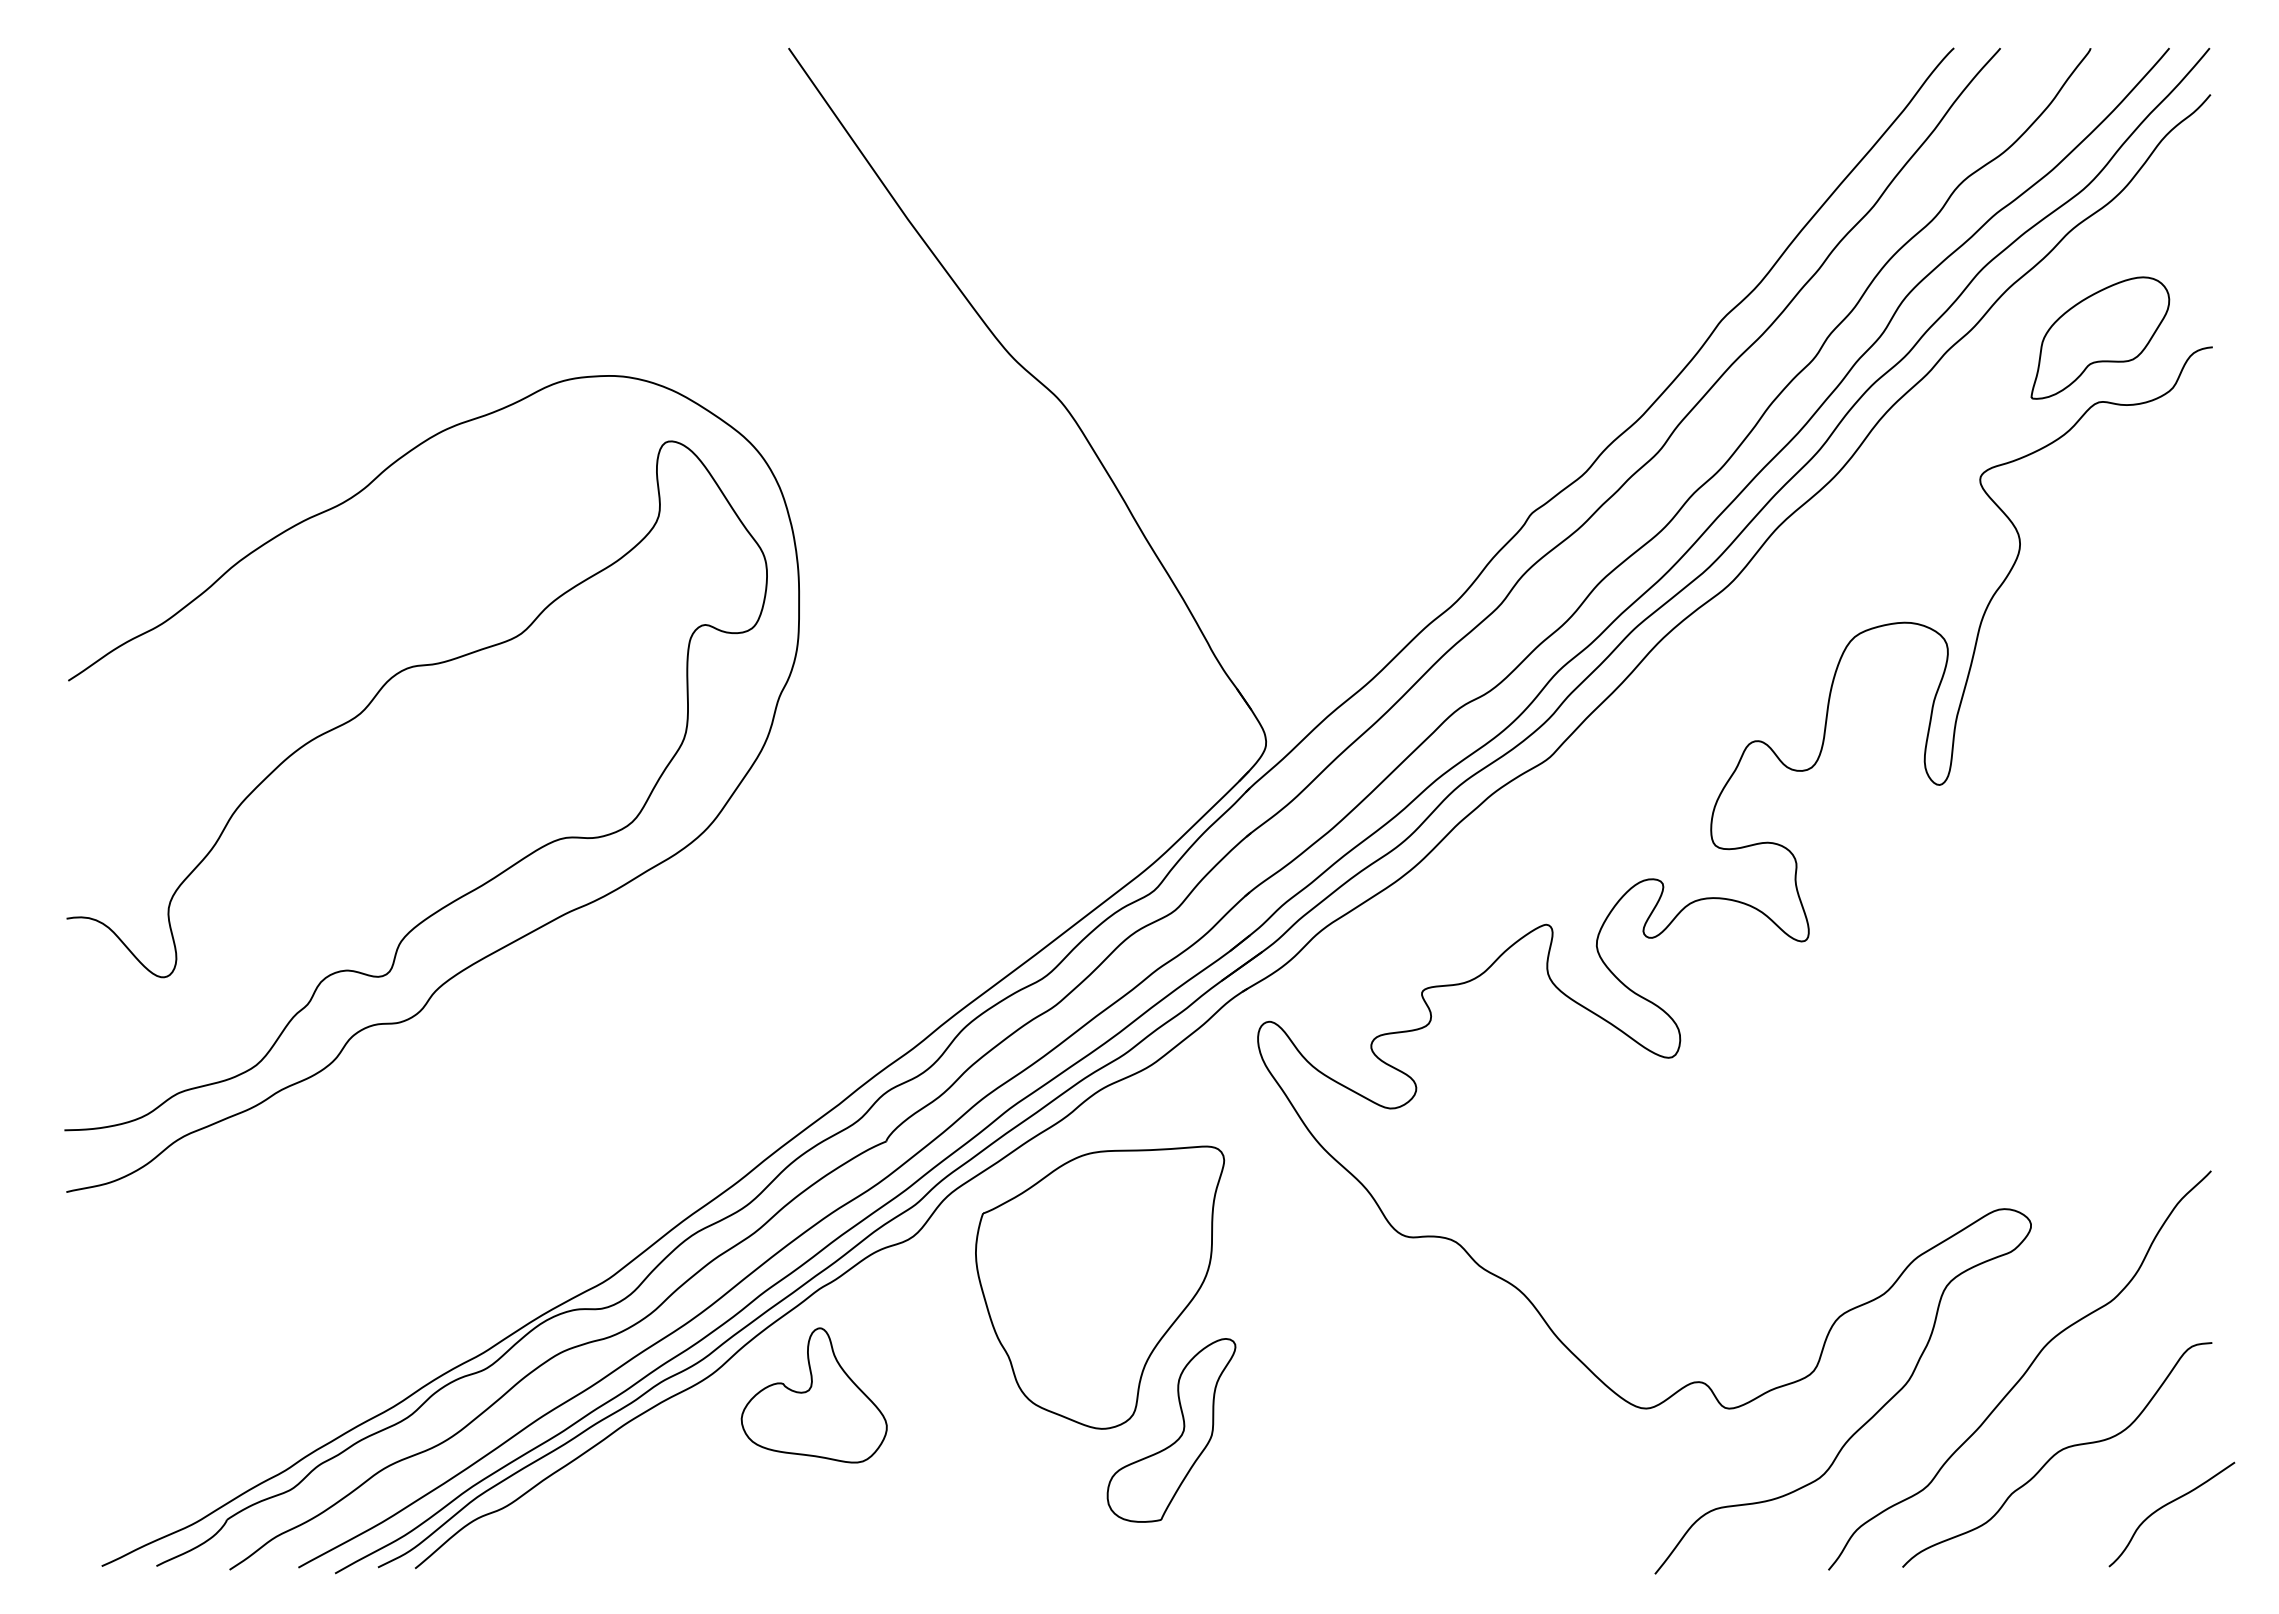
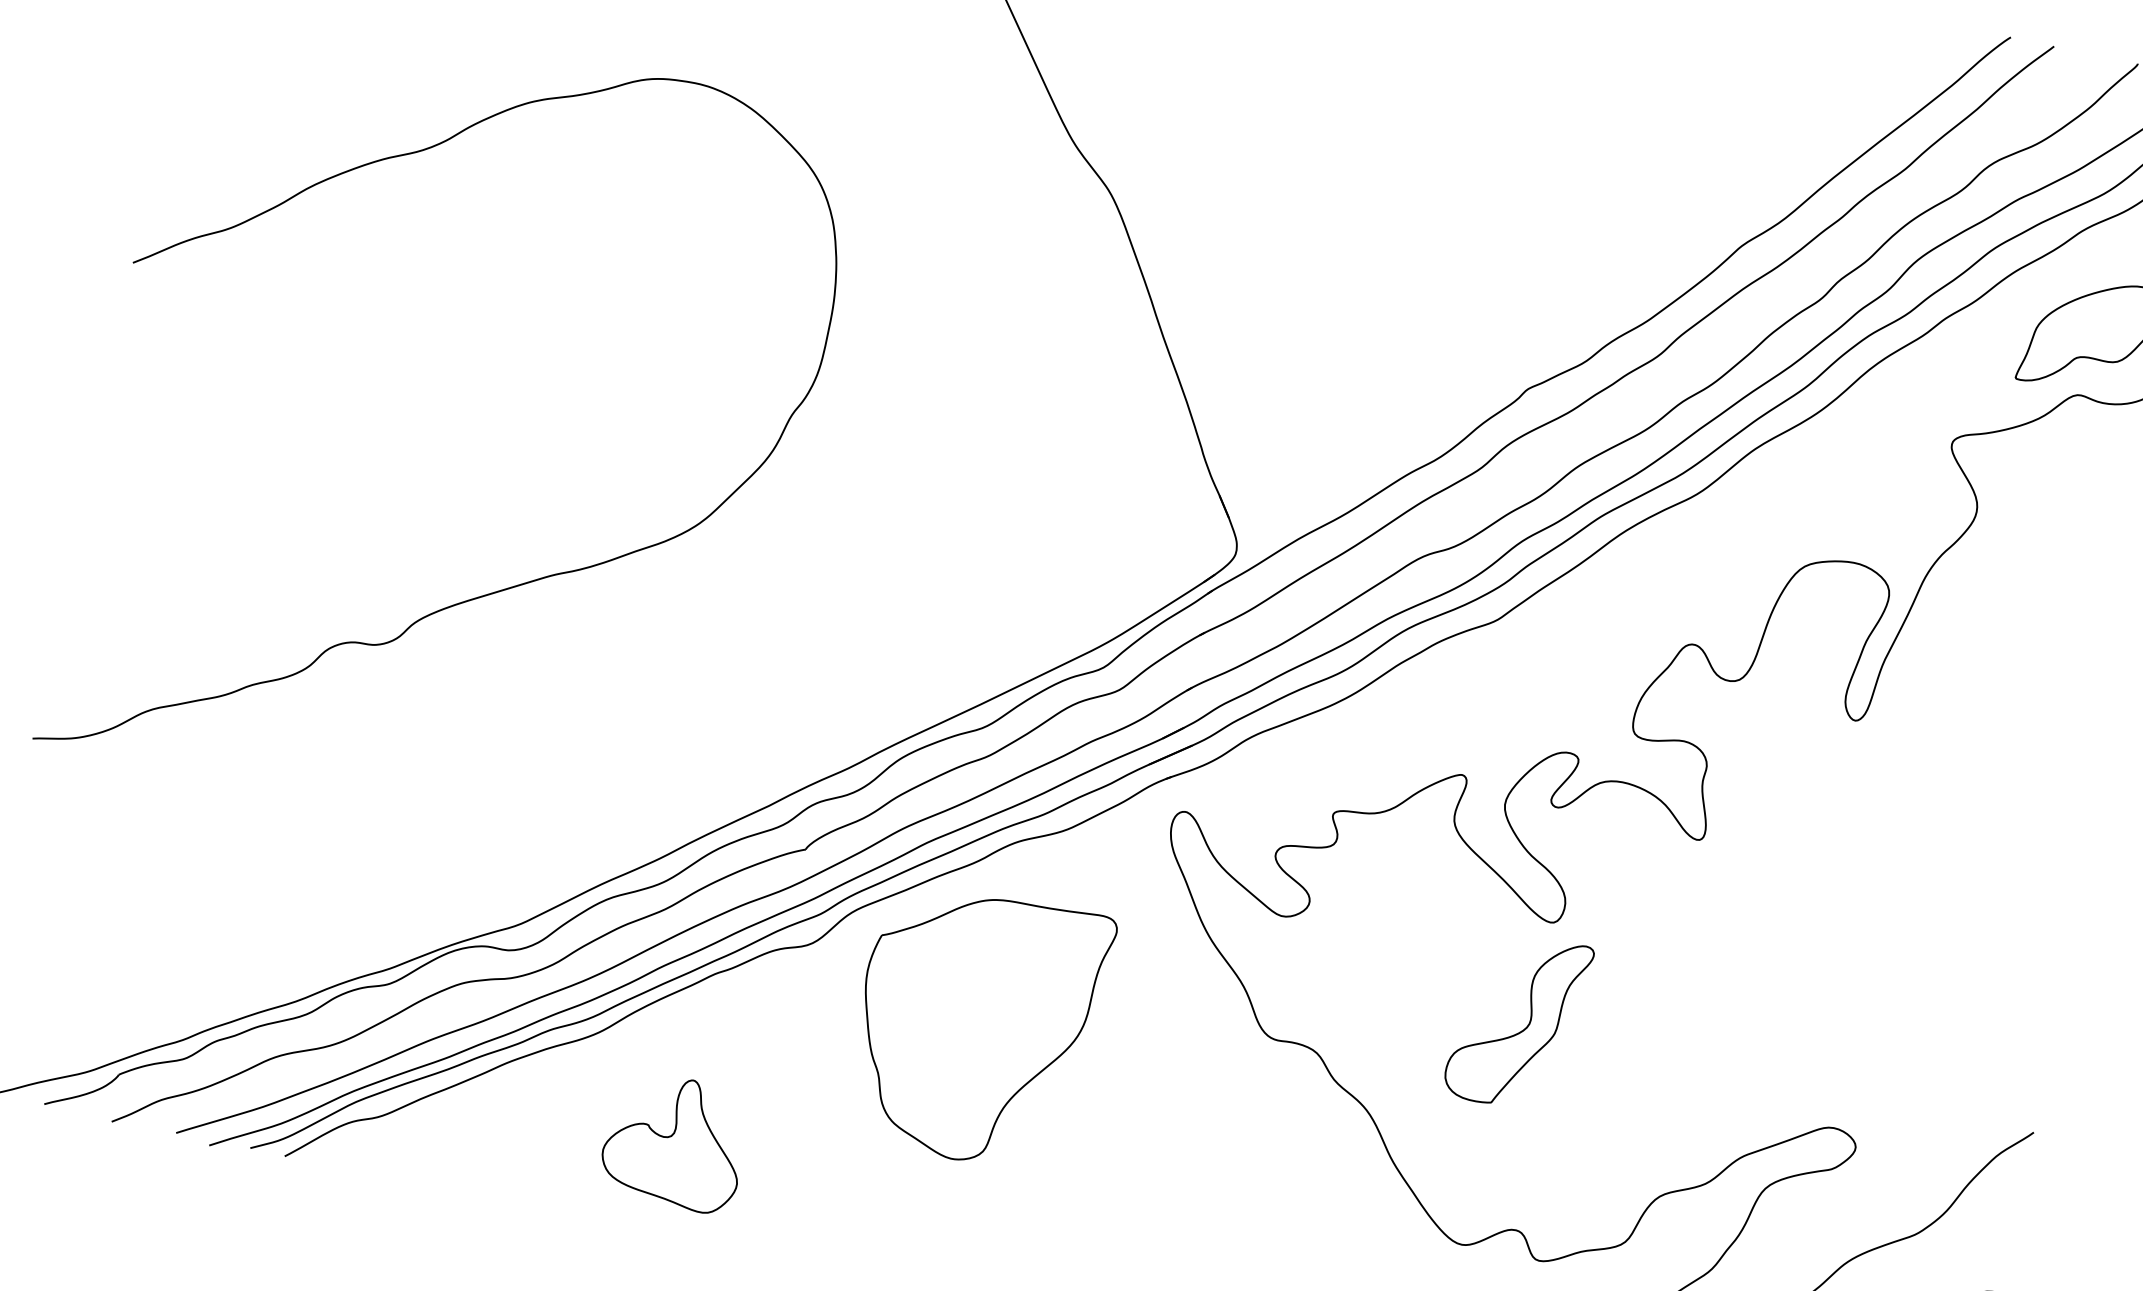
curve: (358, 716) -> (396, 352), removed
part: (813, 1395) -> (674, 1141), moved
part: (1178, 1437) -> (1523, 1029), moved

